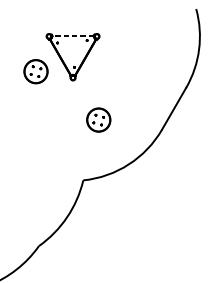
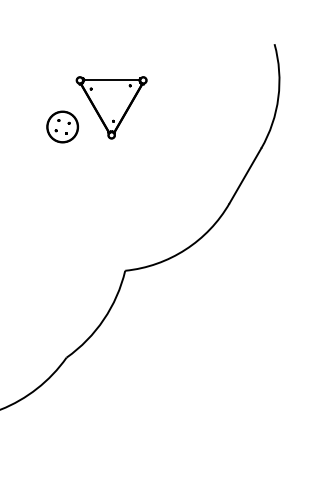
line: (72, 35) -> (111, 79), dashed -> solid
part: (98, 119) -> (145, 190), removed

